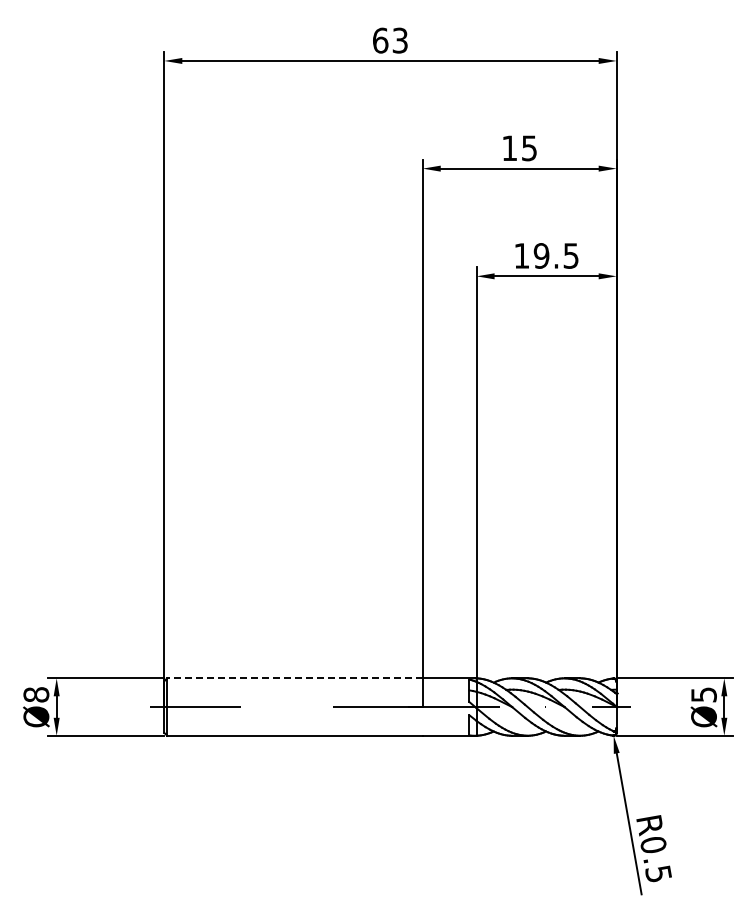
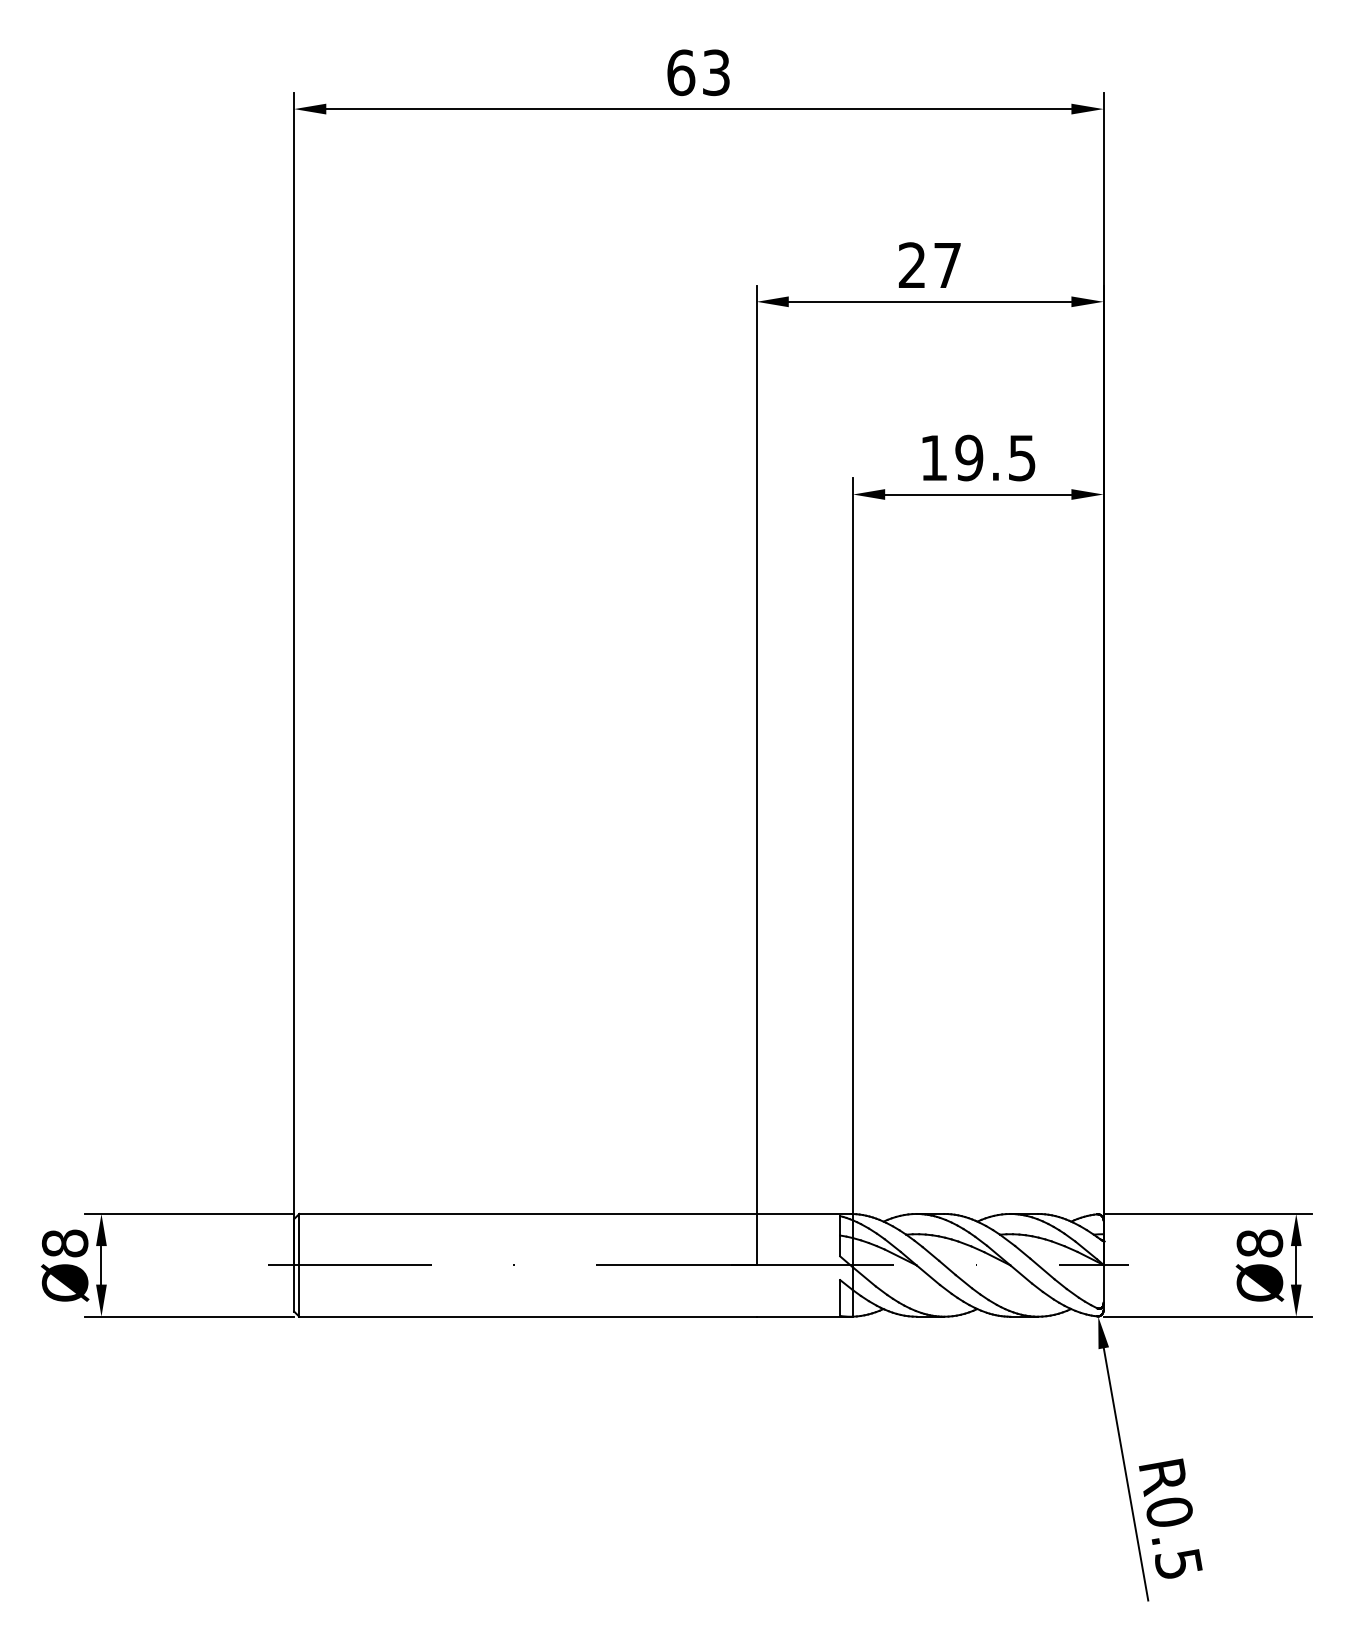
text: (519, 148) -> (929, 265), 15 -> 27
line: (295, 678) -> (528, 1214), dashed -> solid
text: (703, 694) -> (1259, 1242), Ø5 -> Ø8

